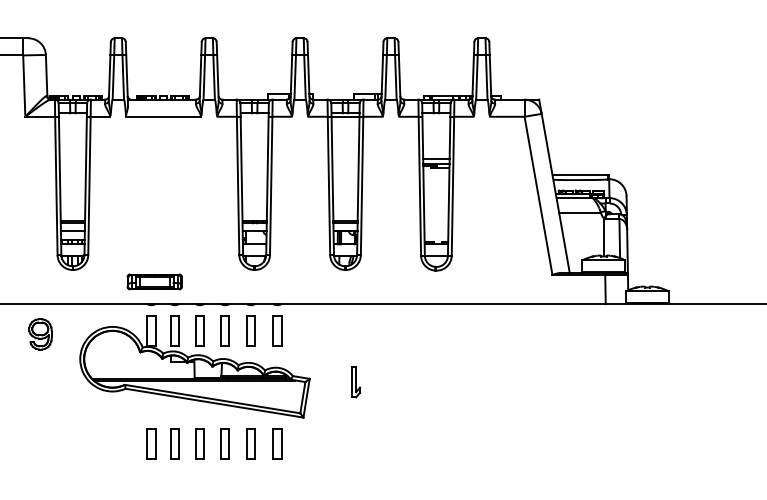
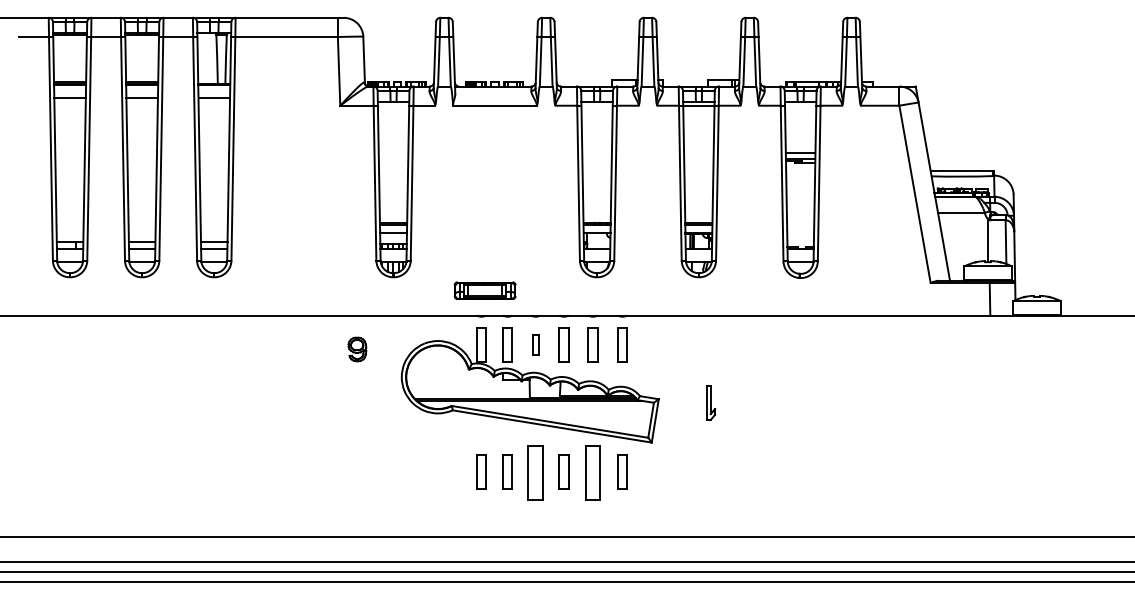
part: (199, 329) -> (535, 344), size x0.6
part: (40, 334) -> (357, 349), size x0.7
part: (199, 443) -> (535, 471), size x1.6
part: (250, 443) -> (592, 471), size x1.6

